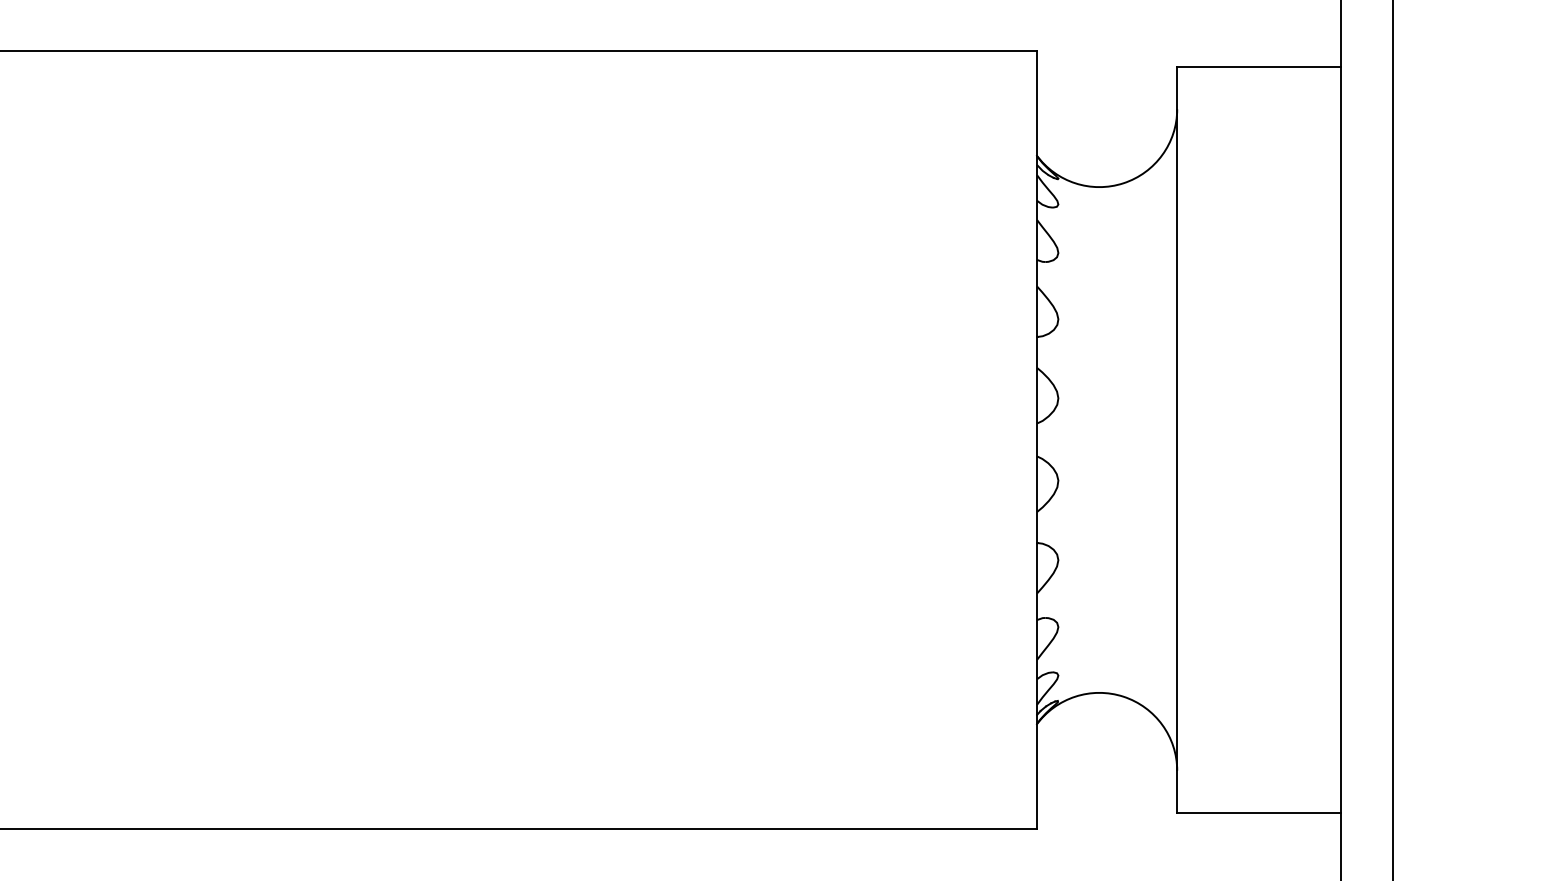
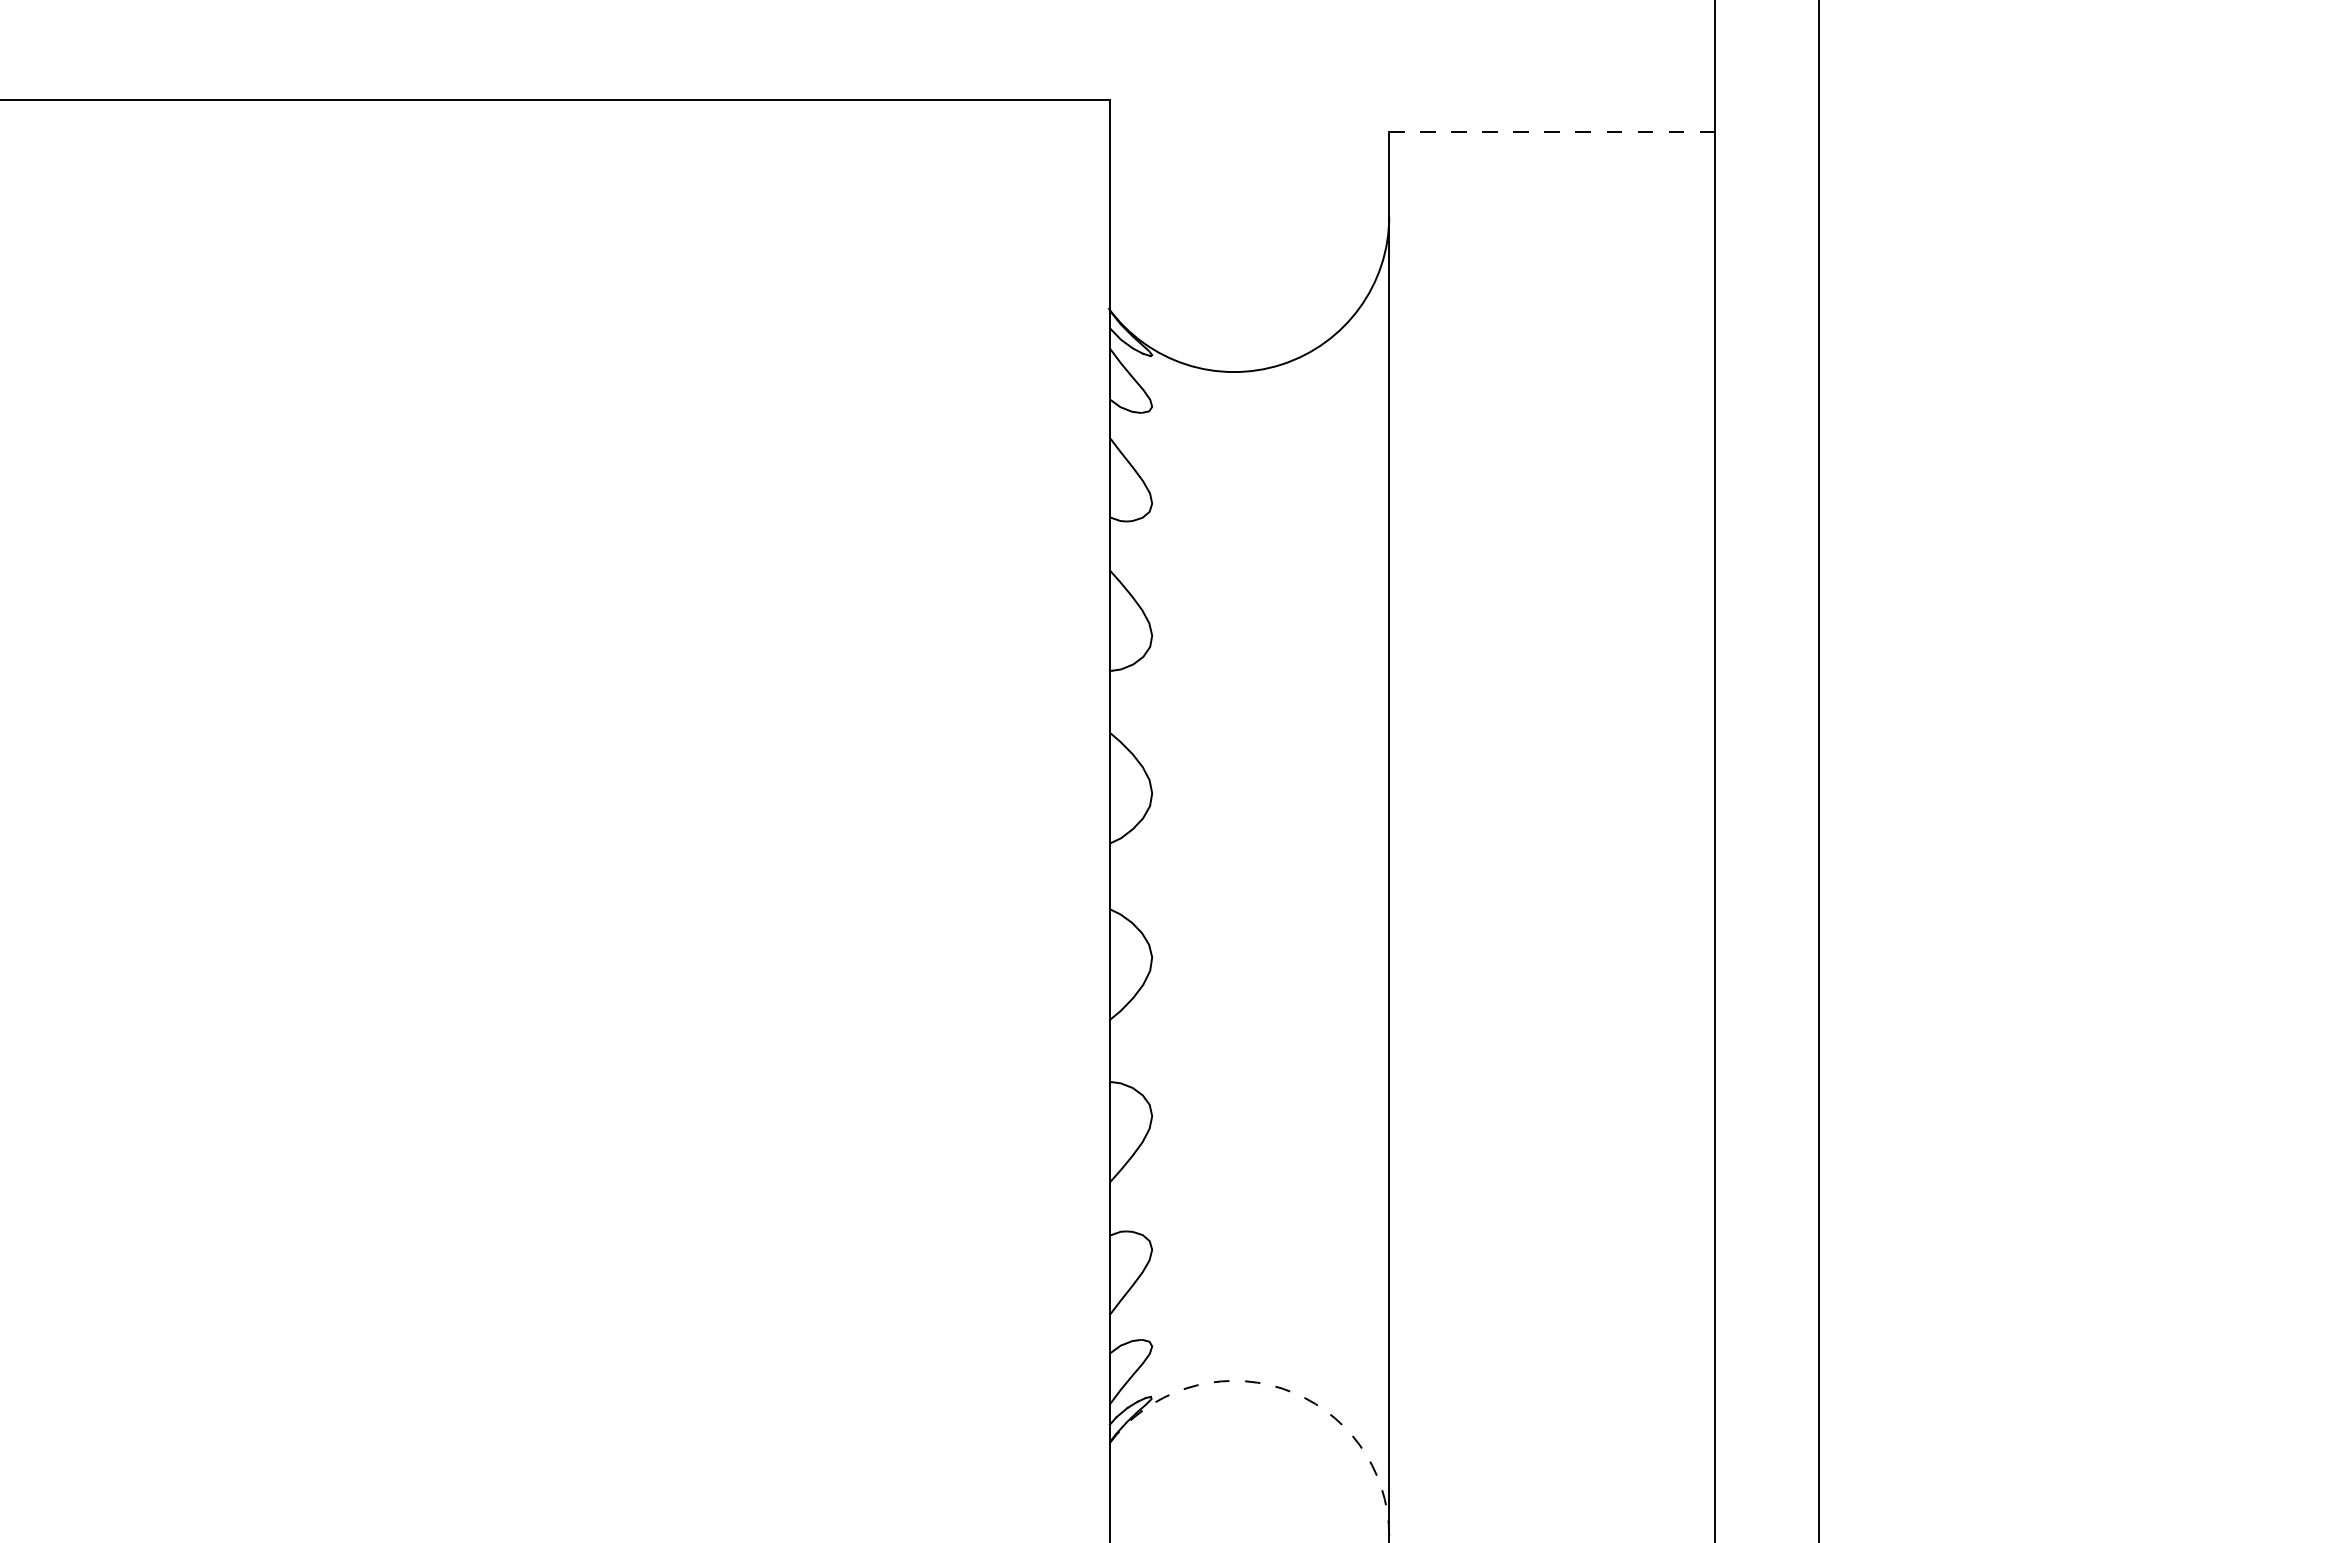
line: (1258, 66) -> (1551, 131), solid -> dashed
arc: (1123, 696) -> (1282, 1388), solid -> dashed

